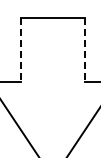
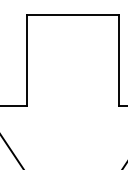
line: (20, 50) -> (26, 62), dashed -> solid
line: (85, 50) -> (119, 62), dashed -> solid

